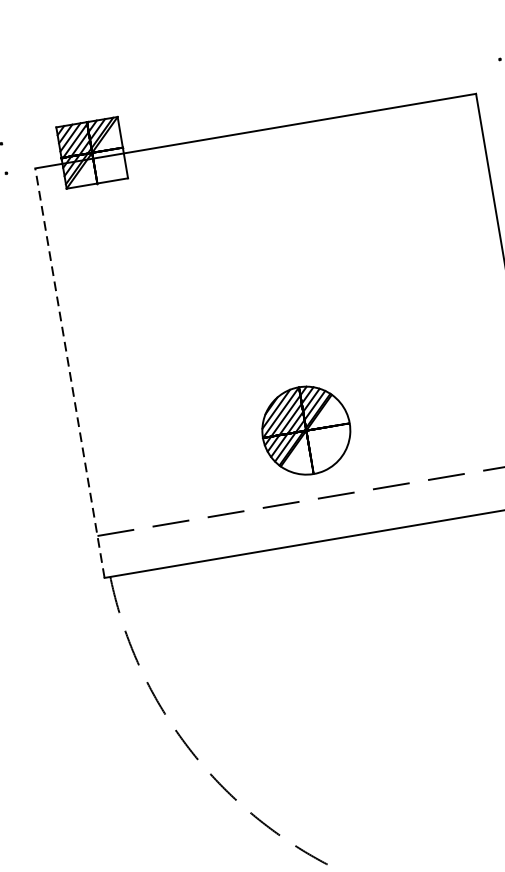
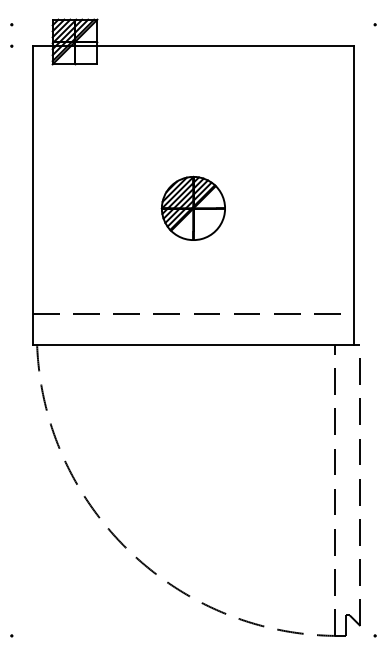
line: (69, 371) -> (32, 194), dashed -> solid
part: (304, 429) -> (192, 207), moved

